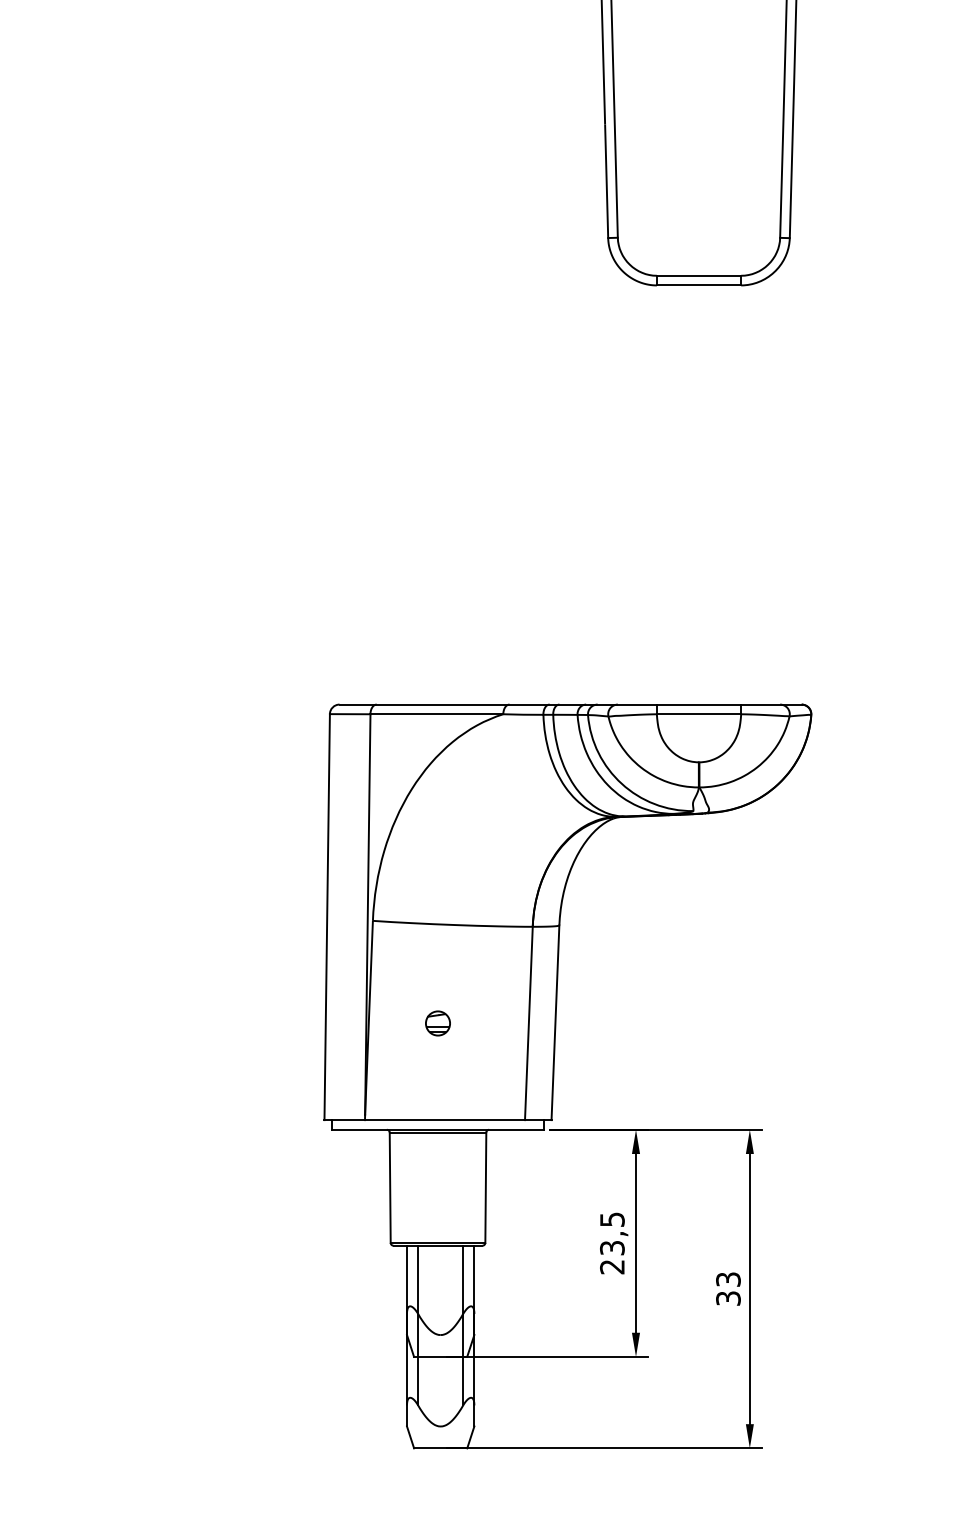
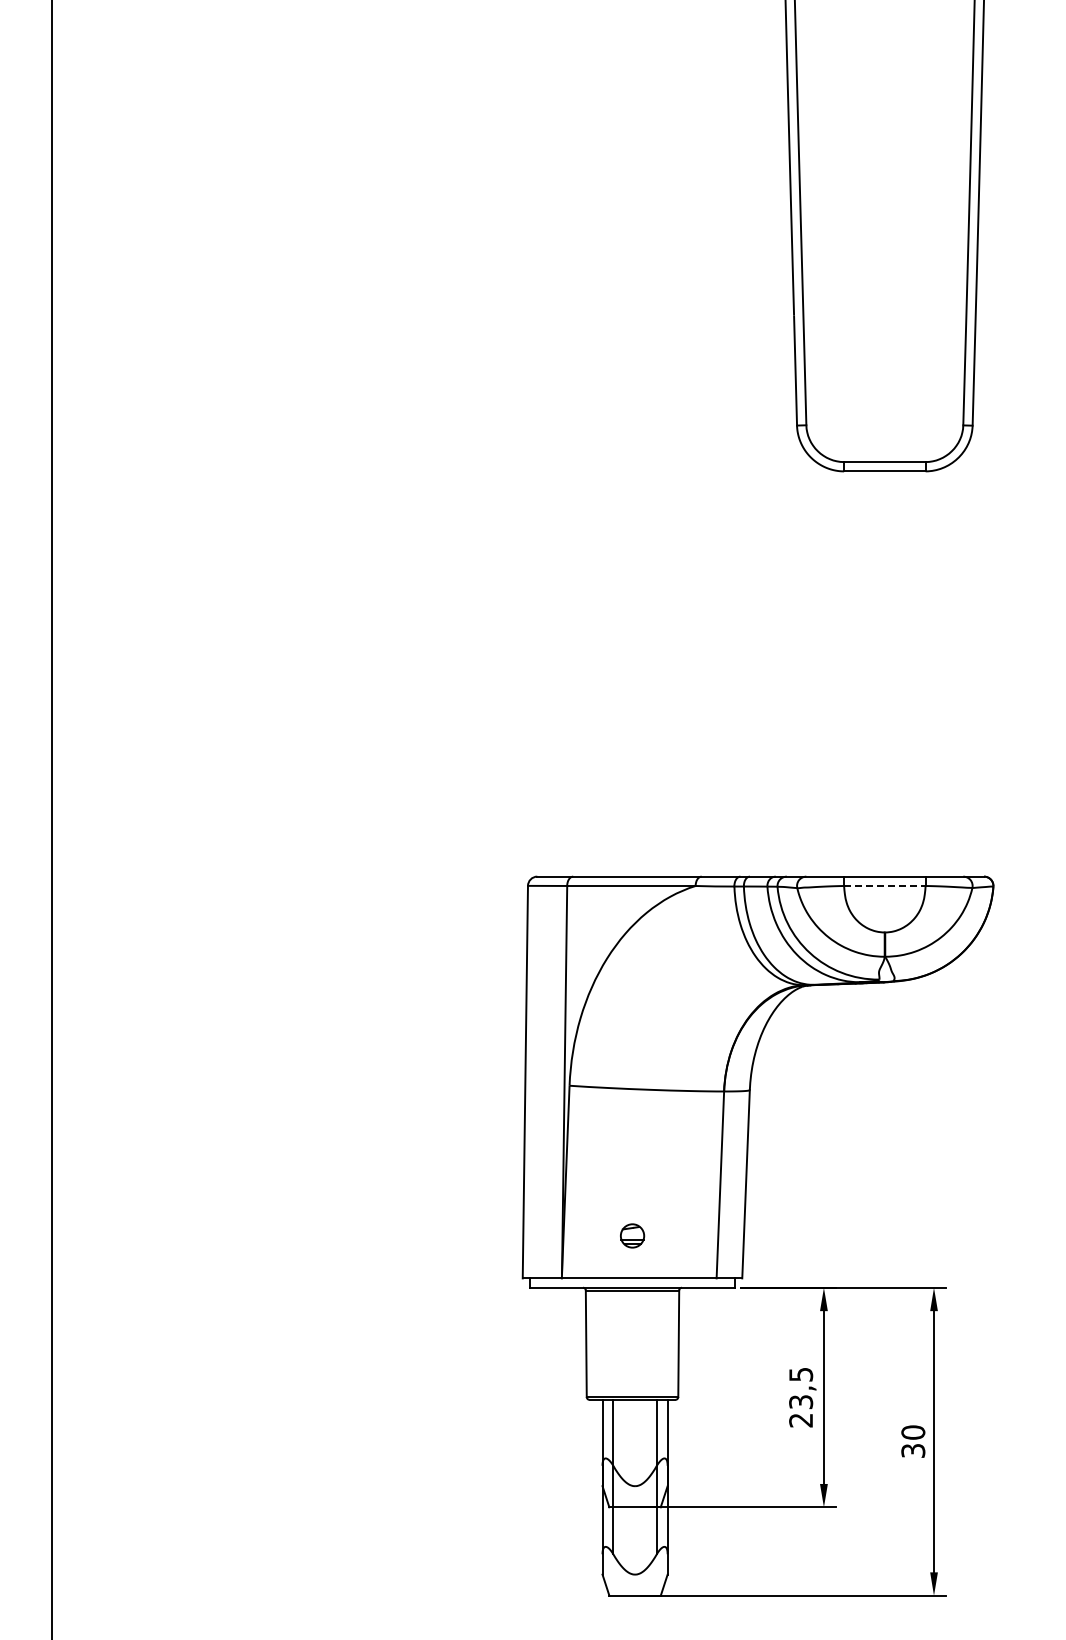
line: (698, 713) -> (884, 885), solid -> dashed
part: (438, 1023) -> (632, 1235), moved
text: (728, 1279) -> (913, 1432), 33 -> 30

